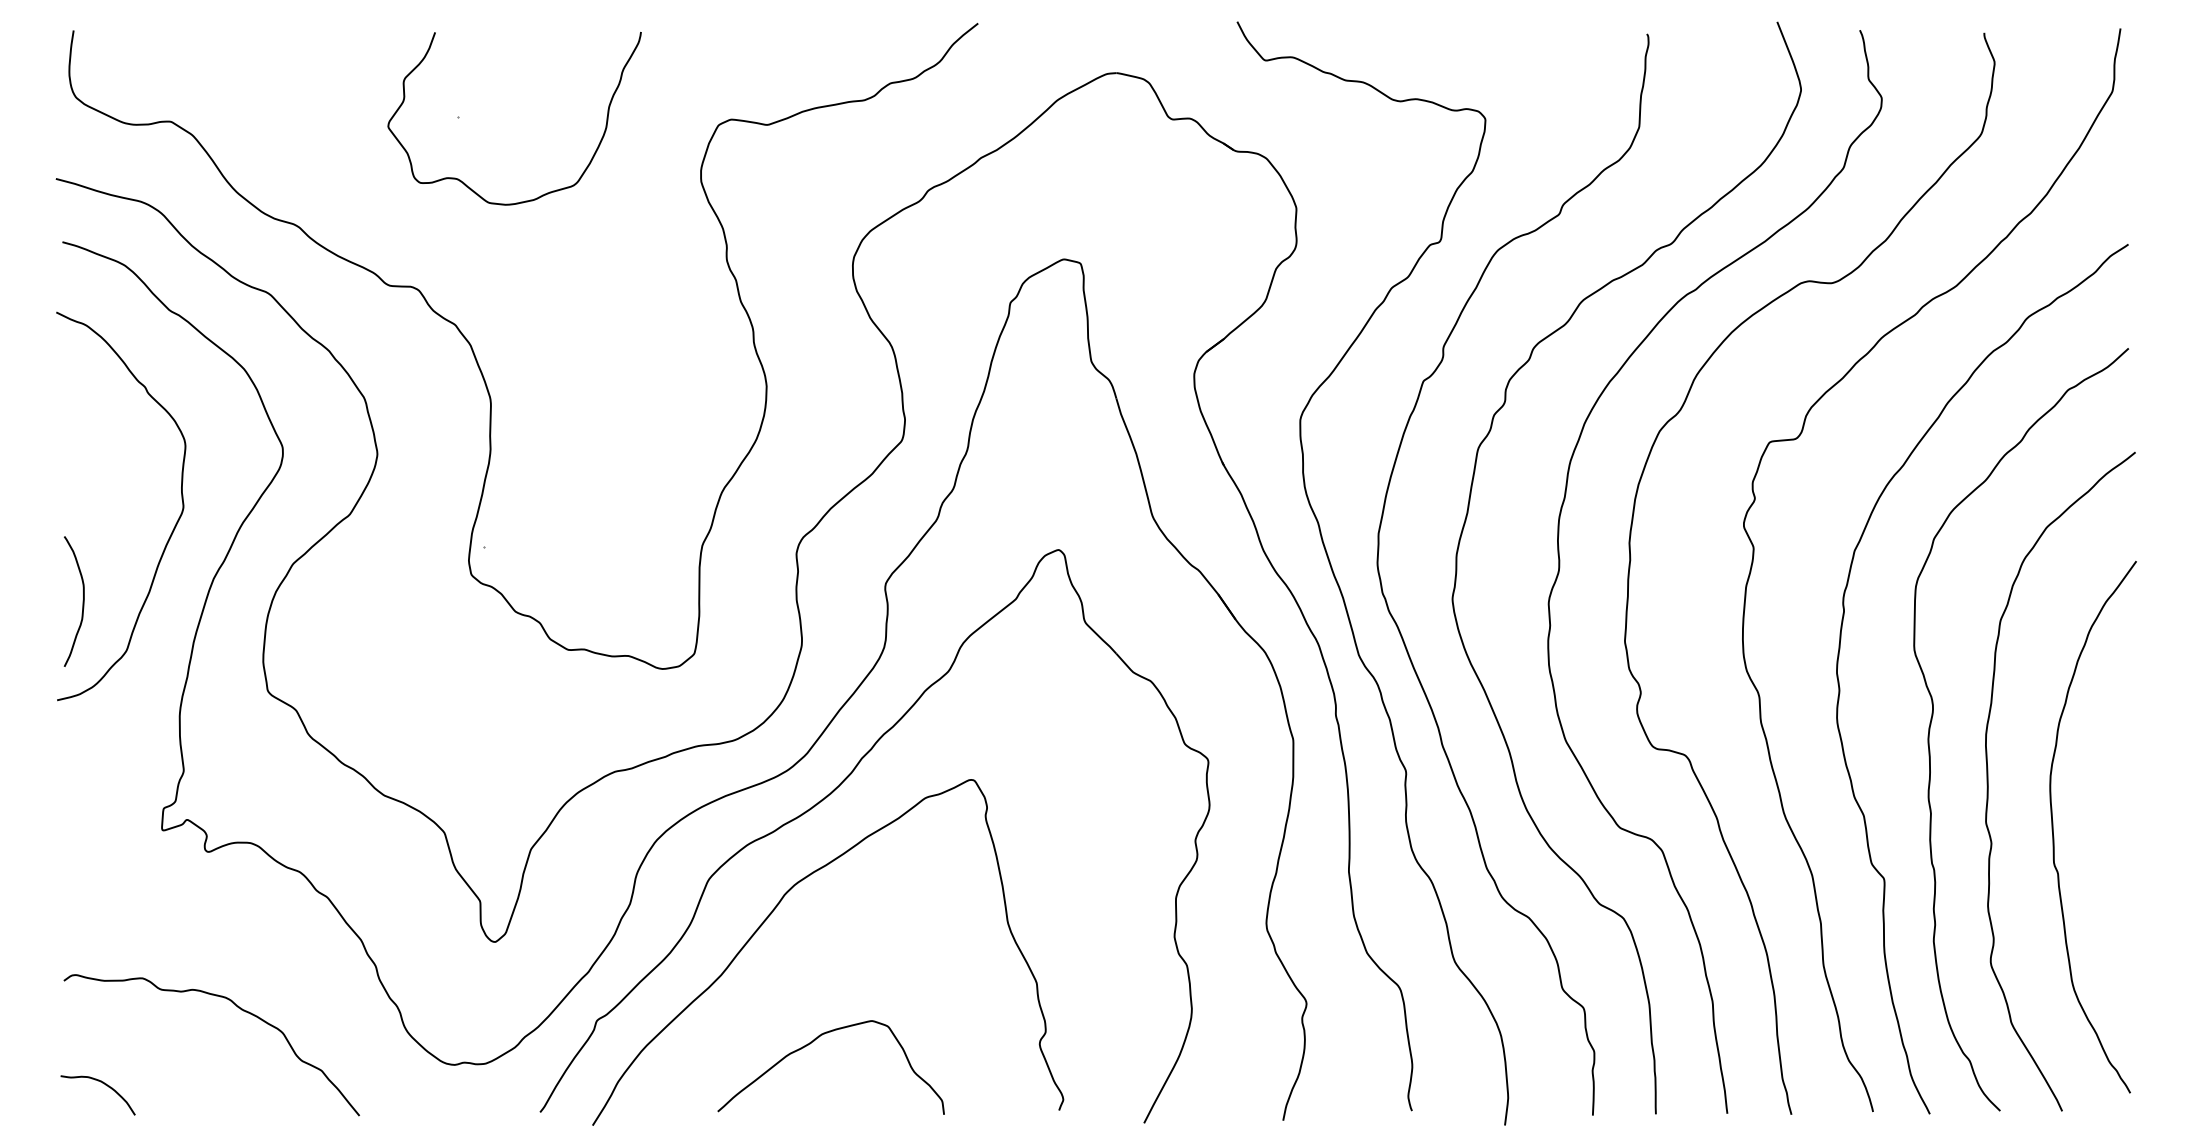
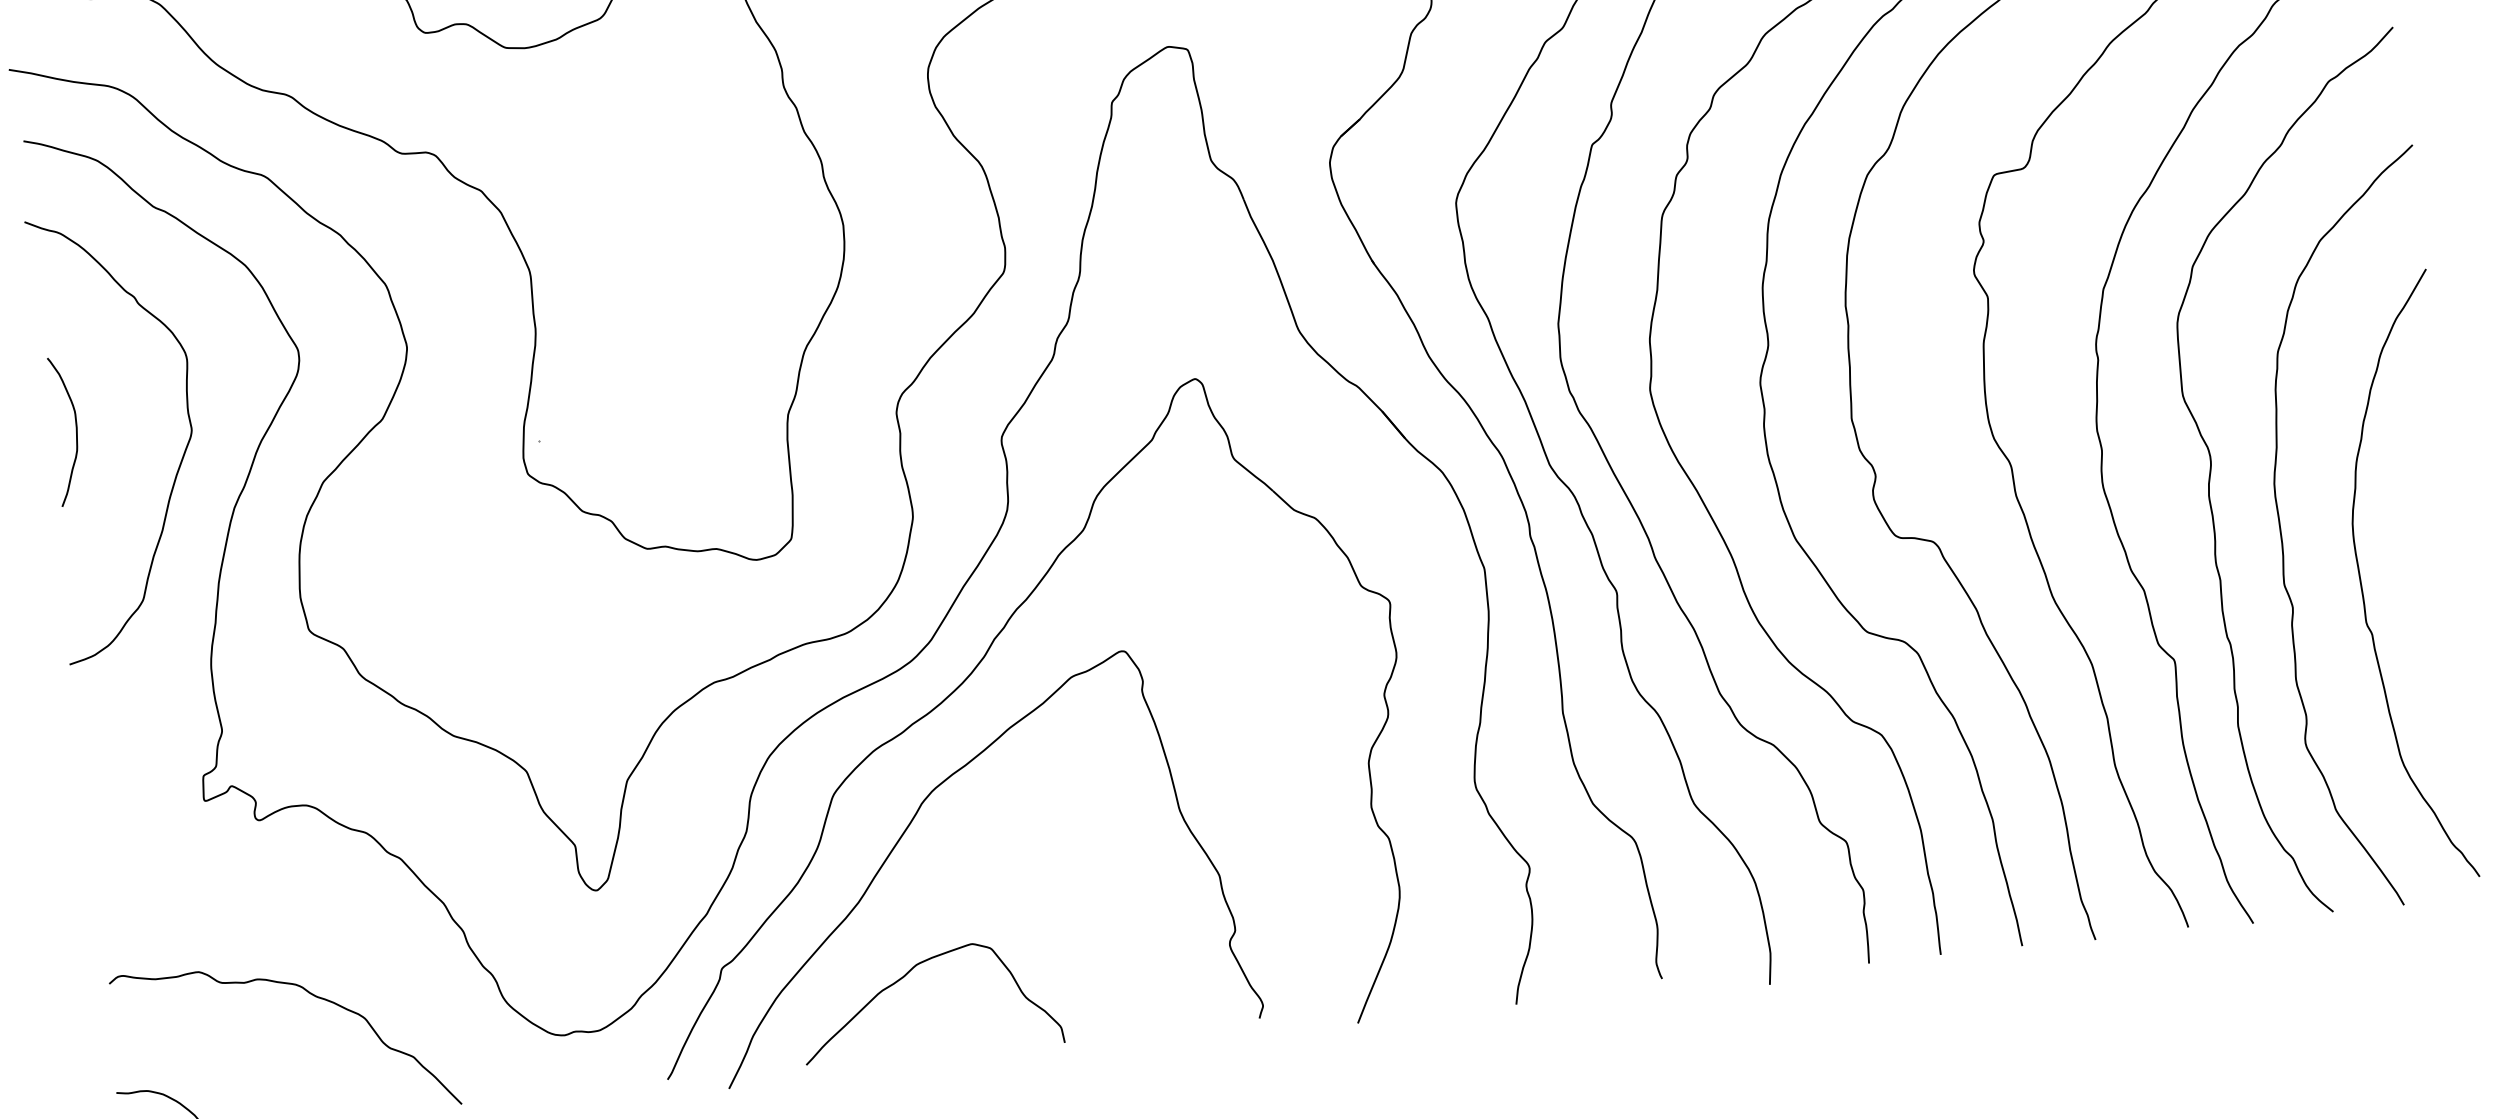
curve: (82, 601) -> (75, 430), moved
curve: (810, 1044) -> (904, 977), moved

